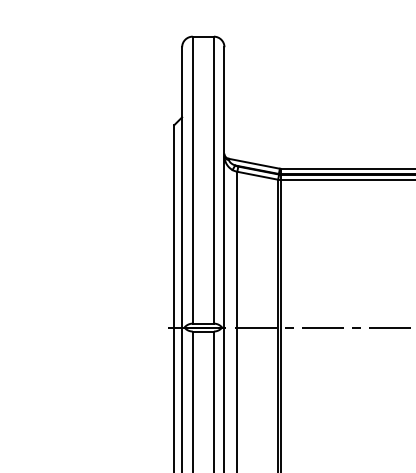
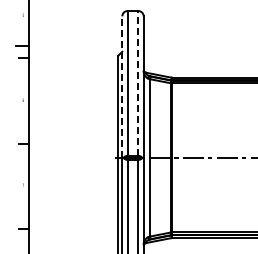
line: (214, 178) -> (138, 82), solid -> dashed
line: (182, 188) -> (122, 87), solid -> dashed

